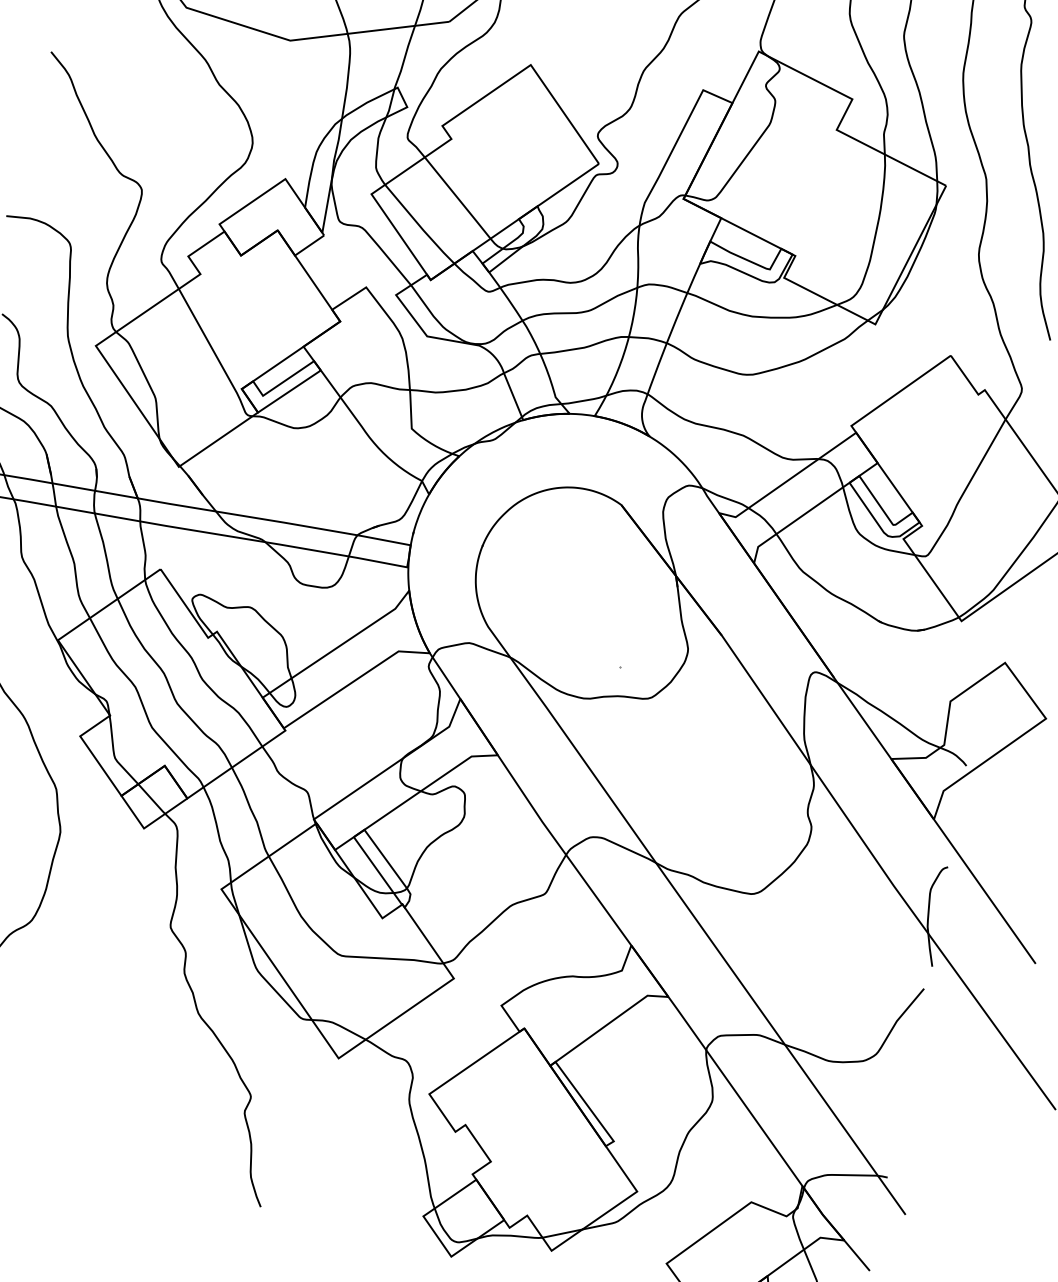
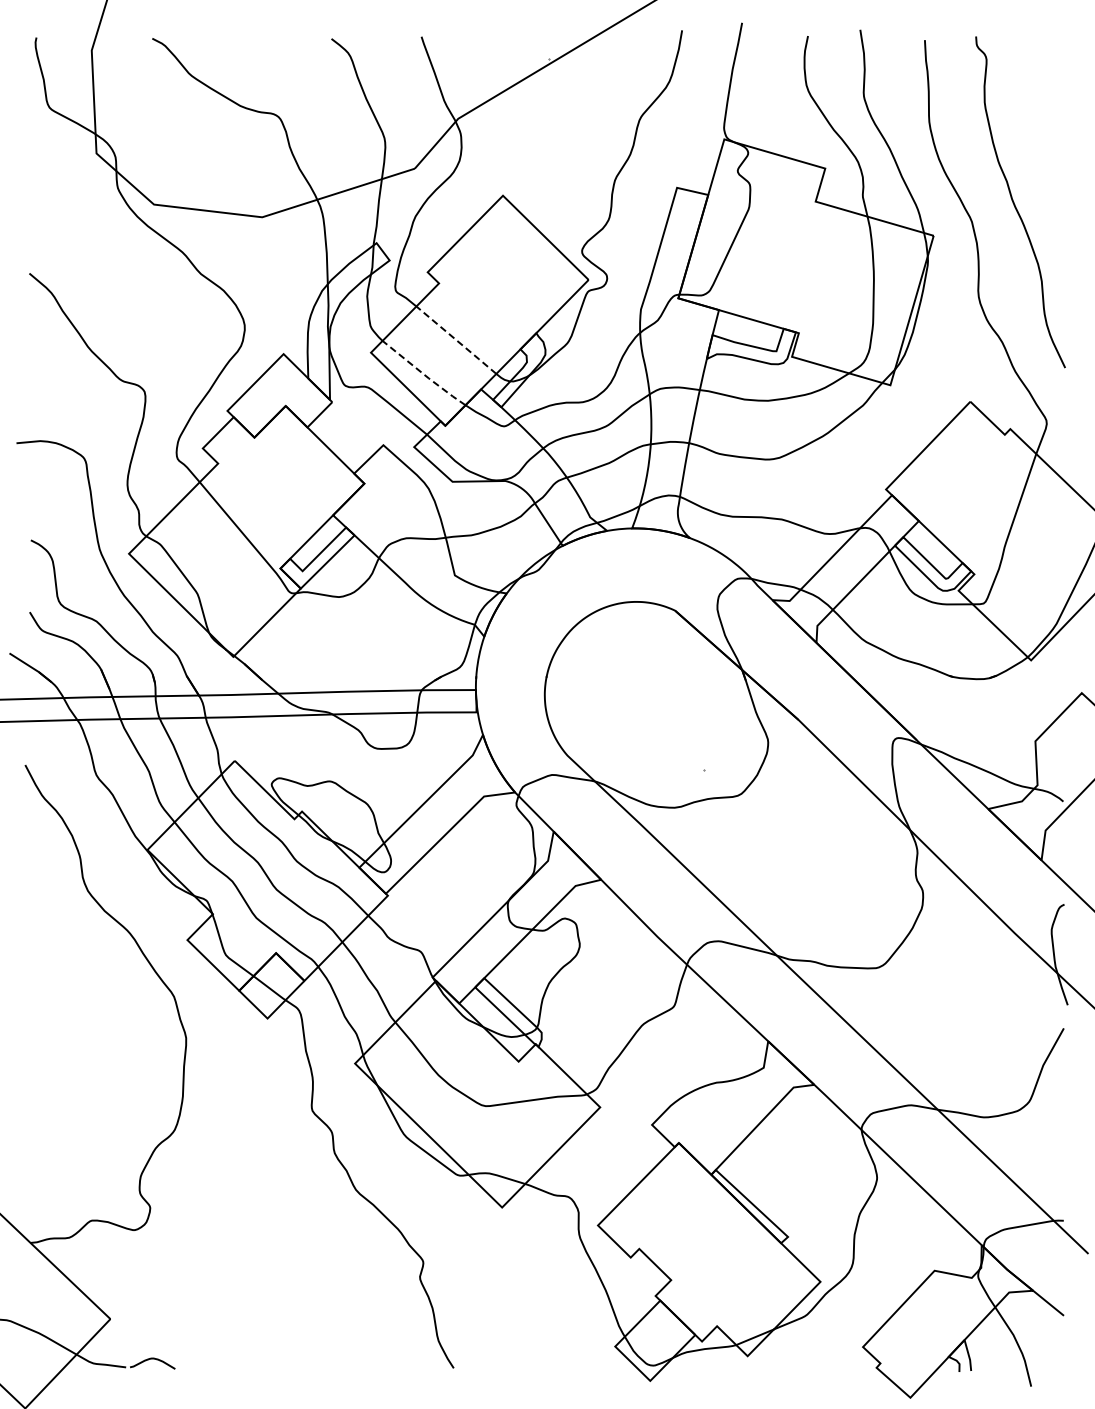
line: (457, 198) -> (456, 340), solid -> dashed
line: (419, 225) -> (424, 374), solid -> dashed

